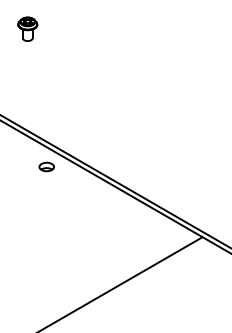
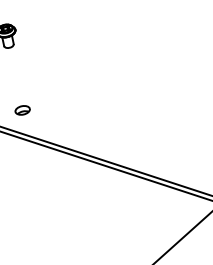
part: (46, 166) -> (22, 109), moved

